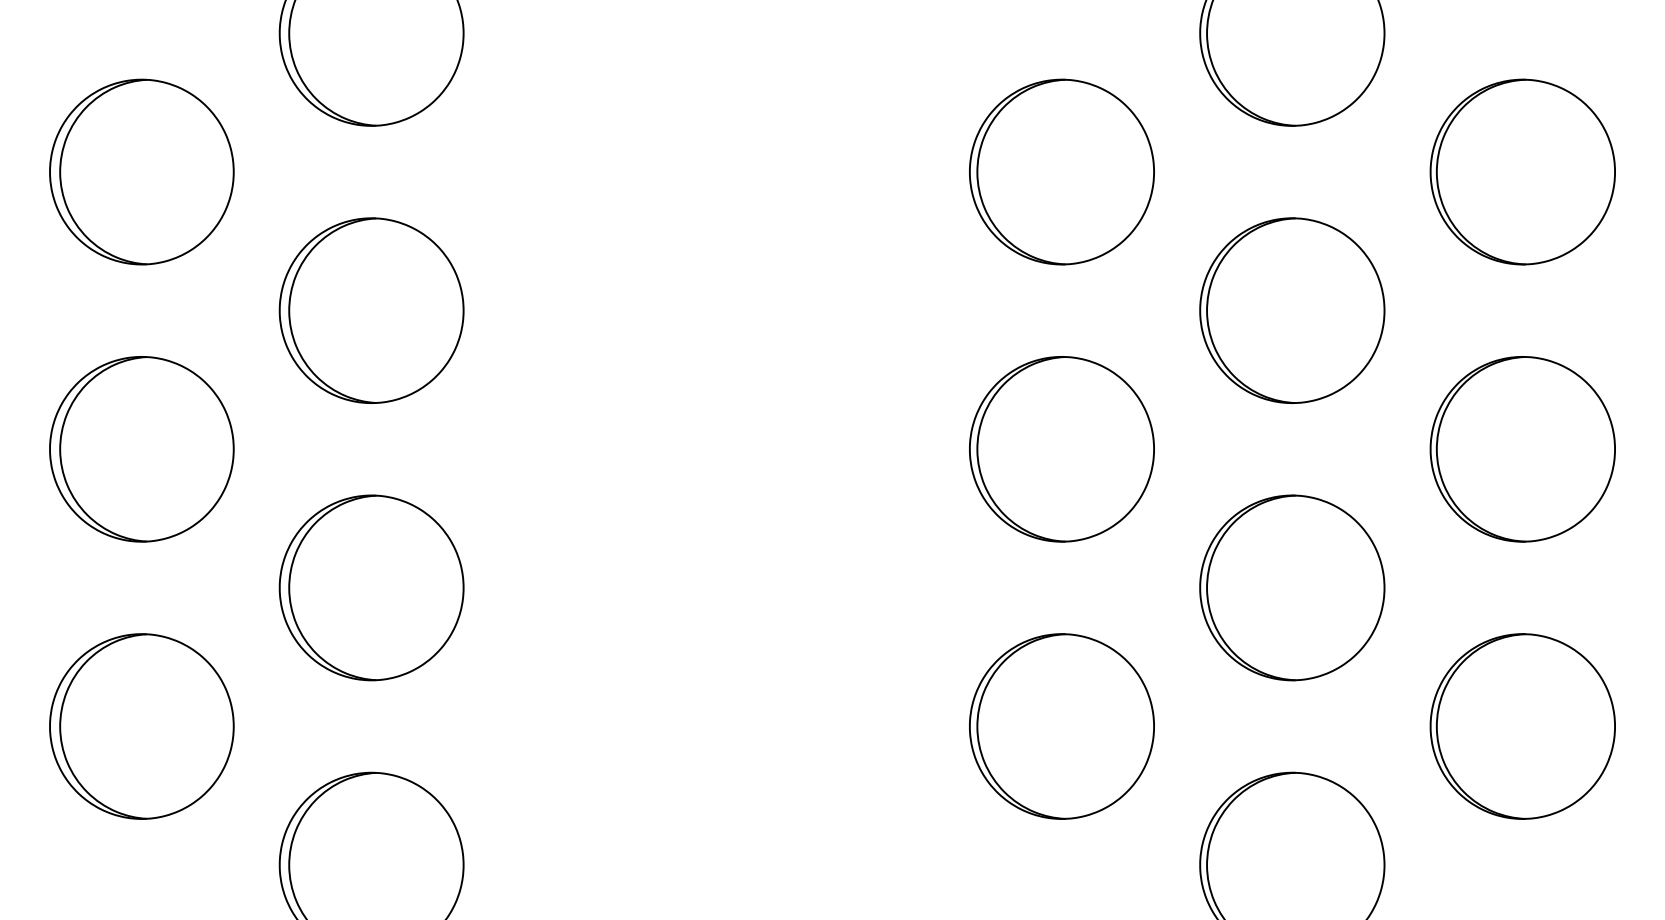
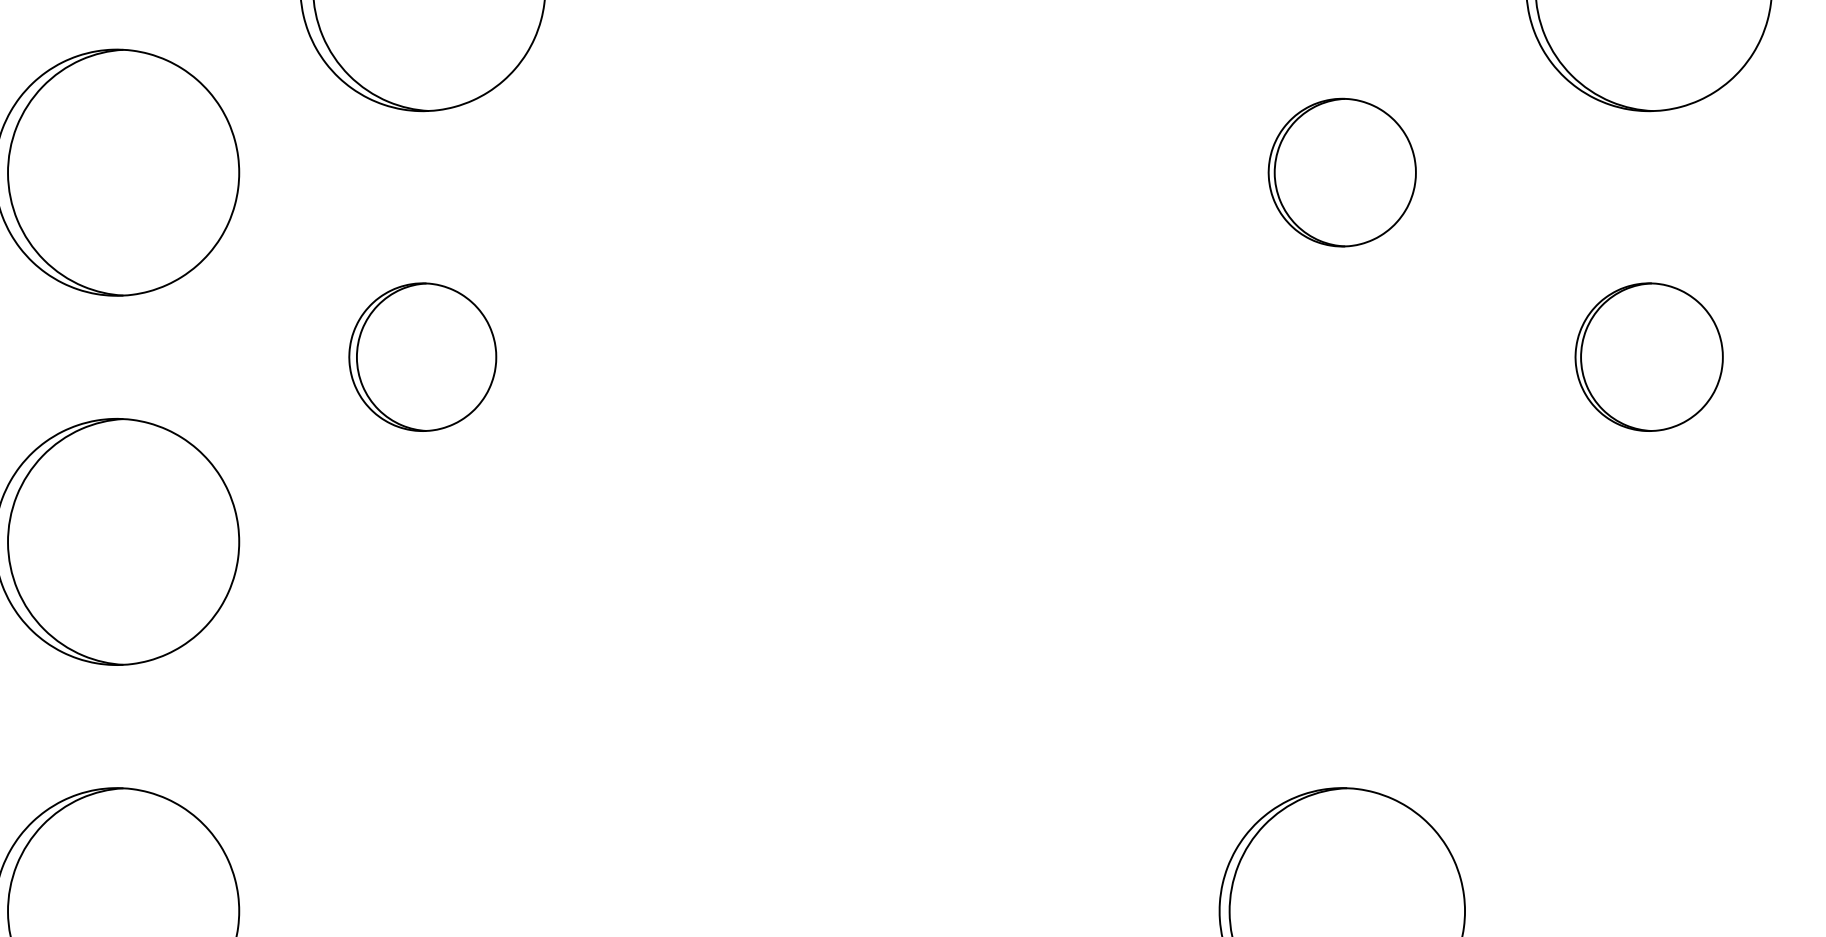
part: (1061, 171) -> (1341, 171), size x0.6
part: (371, 310) -> (422, 357), size x0.6
part: (1292, 310) -> (1649, 357), size x0.6
part: (1061, 449) -> (1341, 542), removed
part: (371, 587) -> (422, 725), removed
part: (1292, 587) -> (1649, 725), removed

